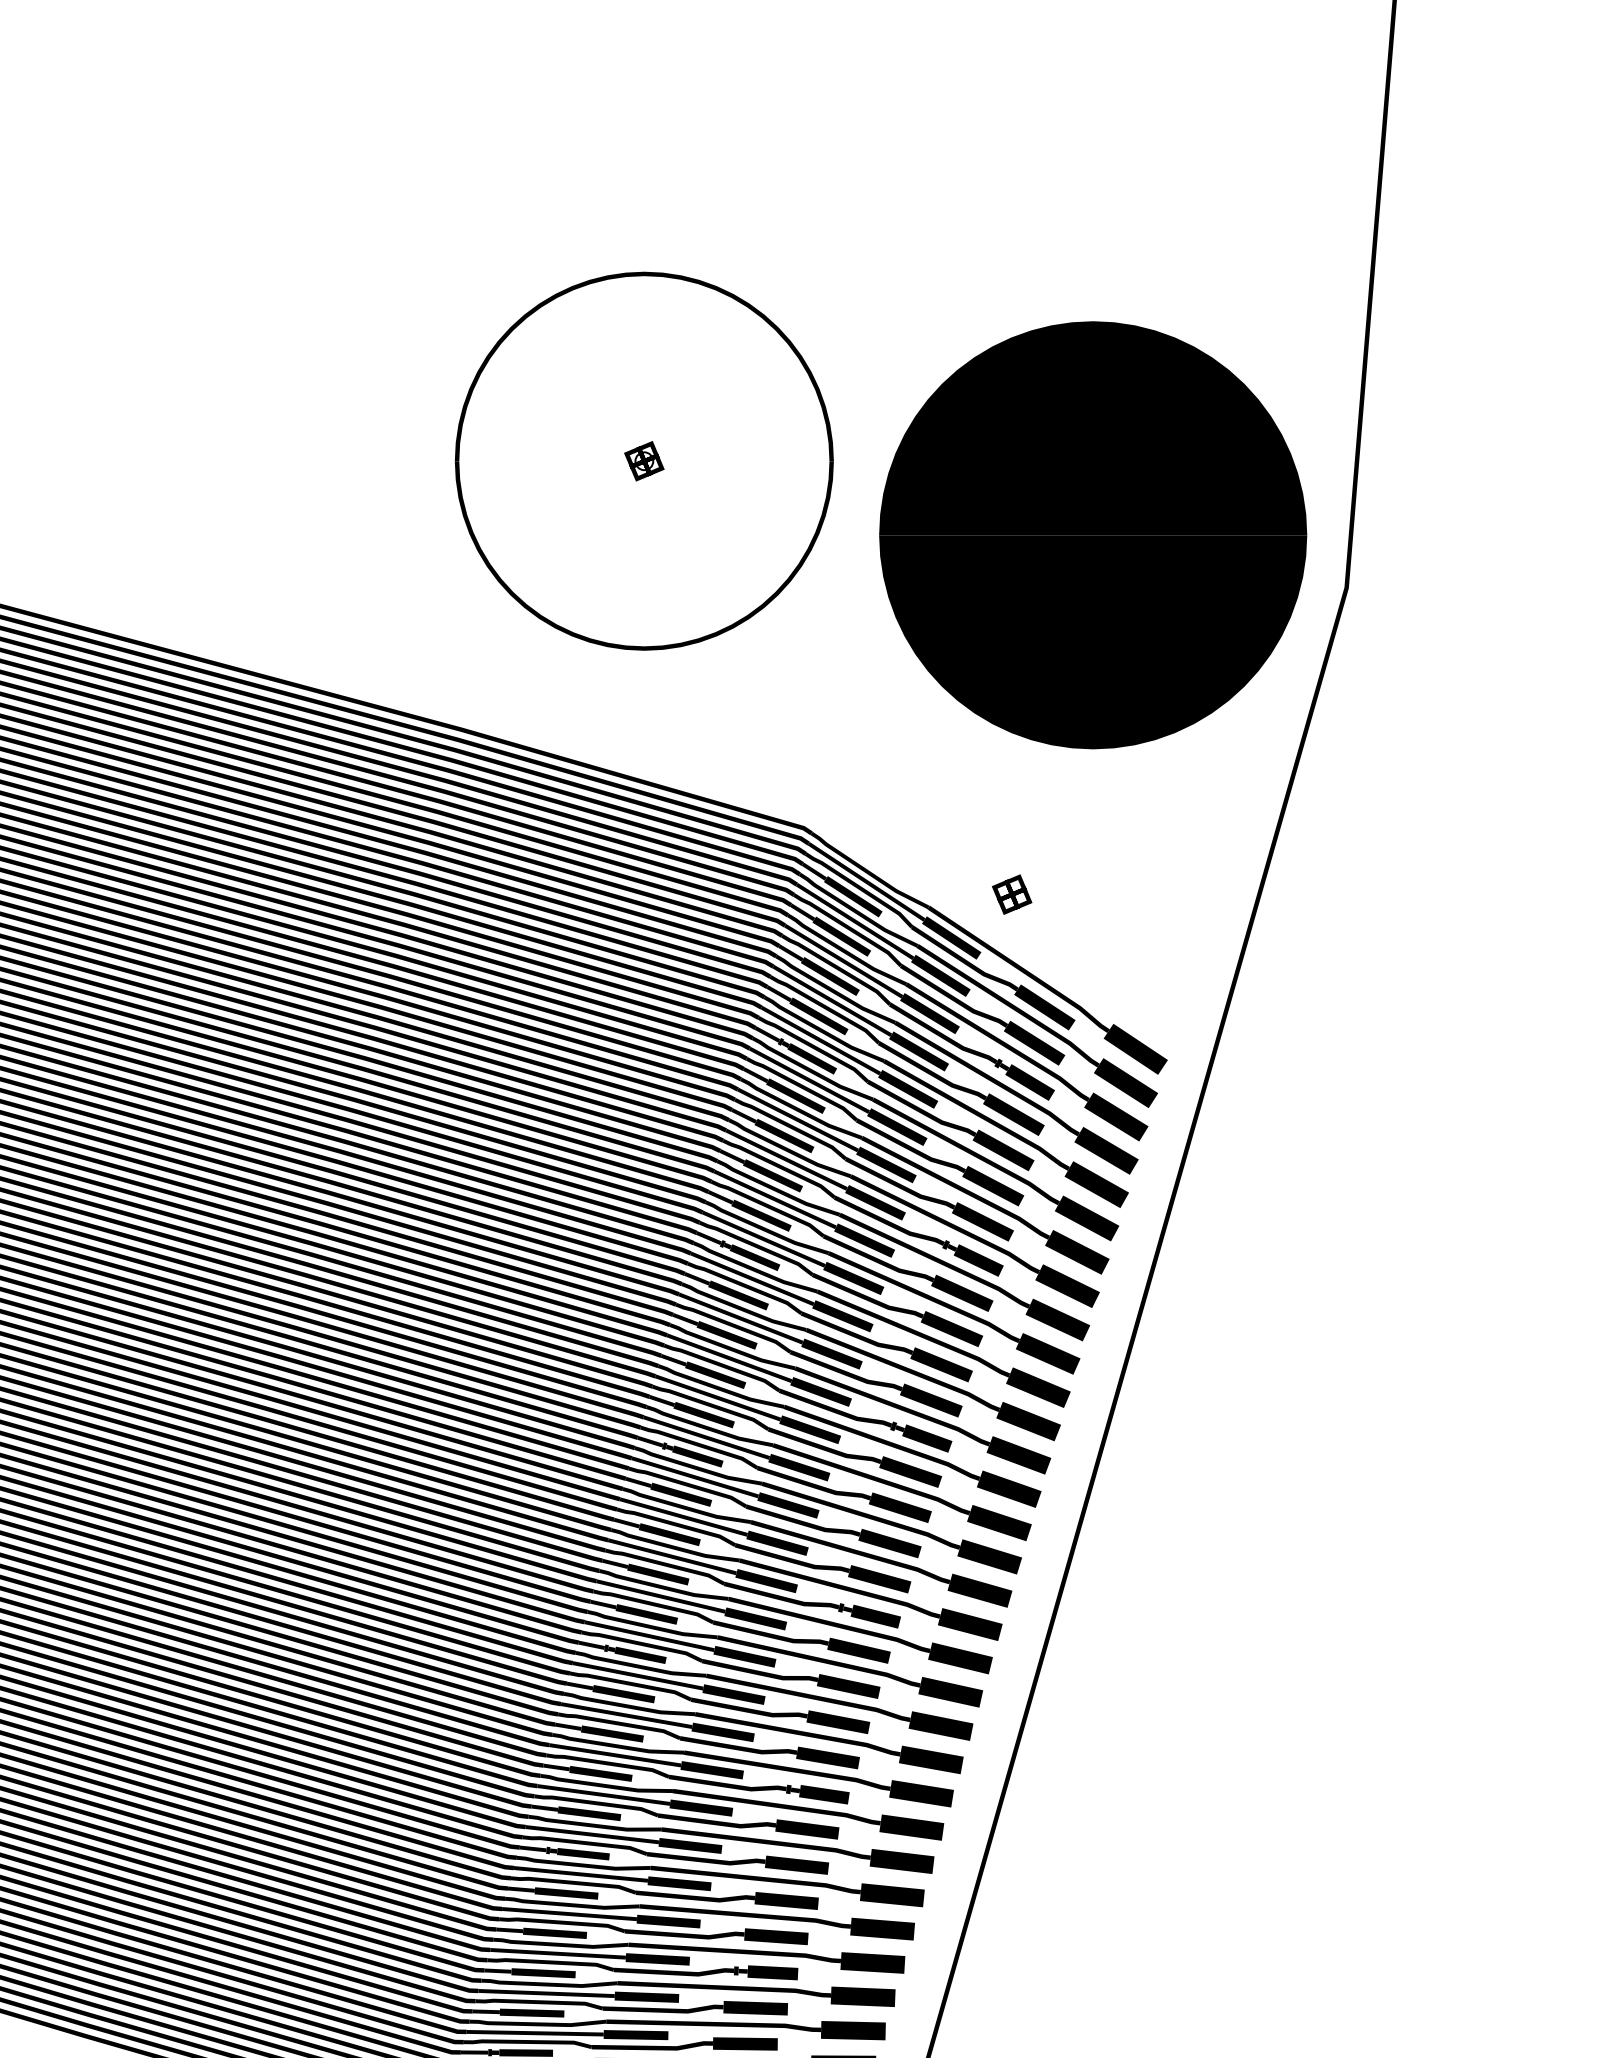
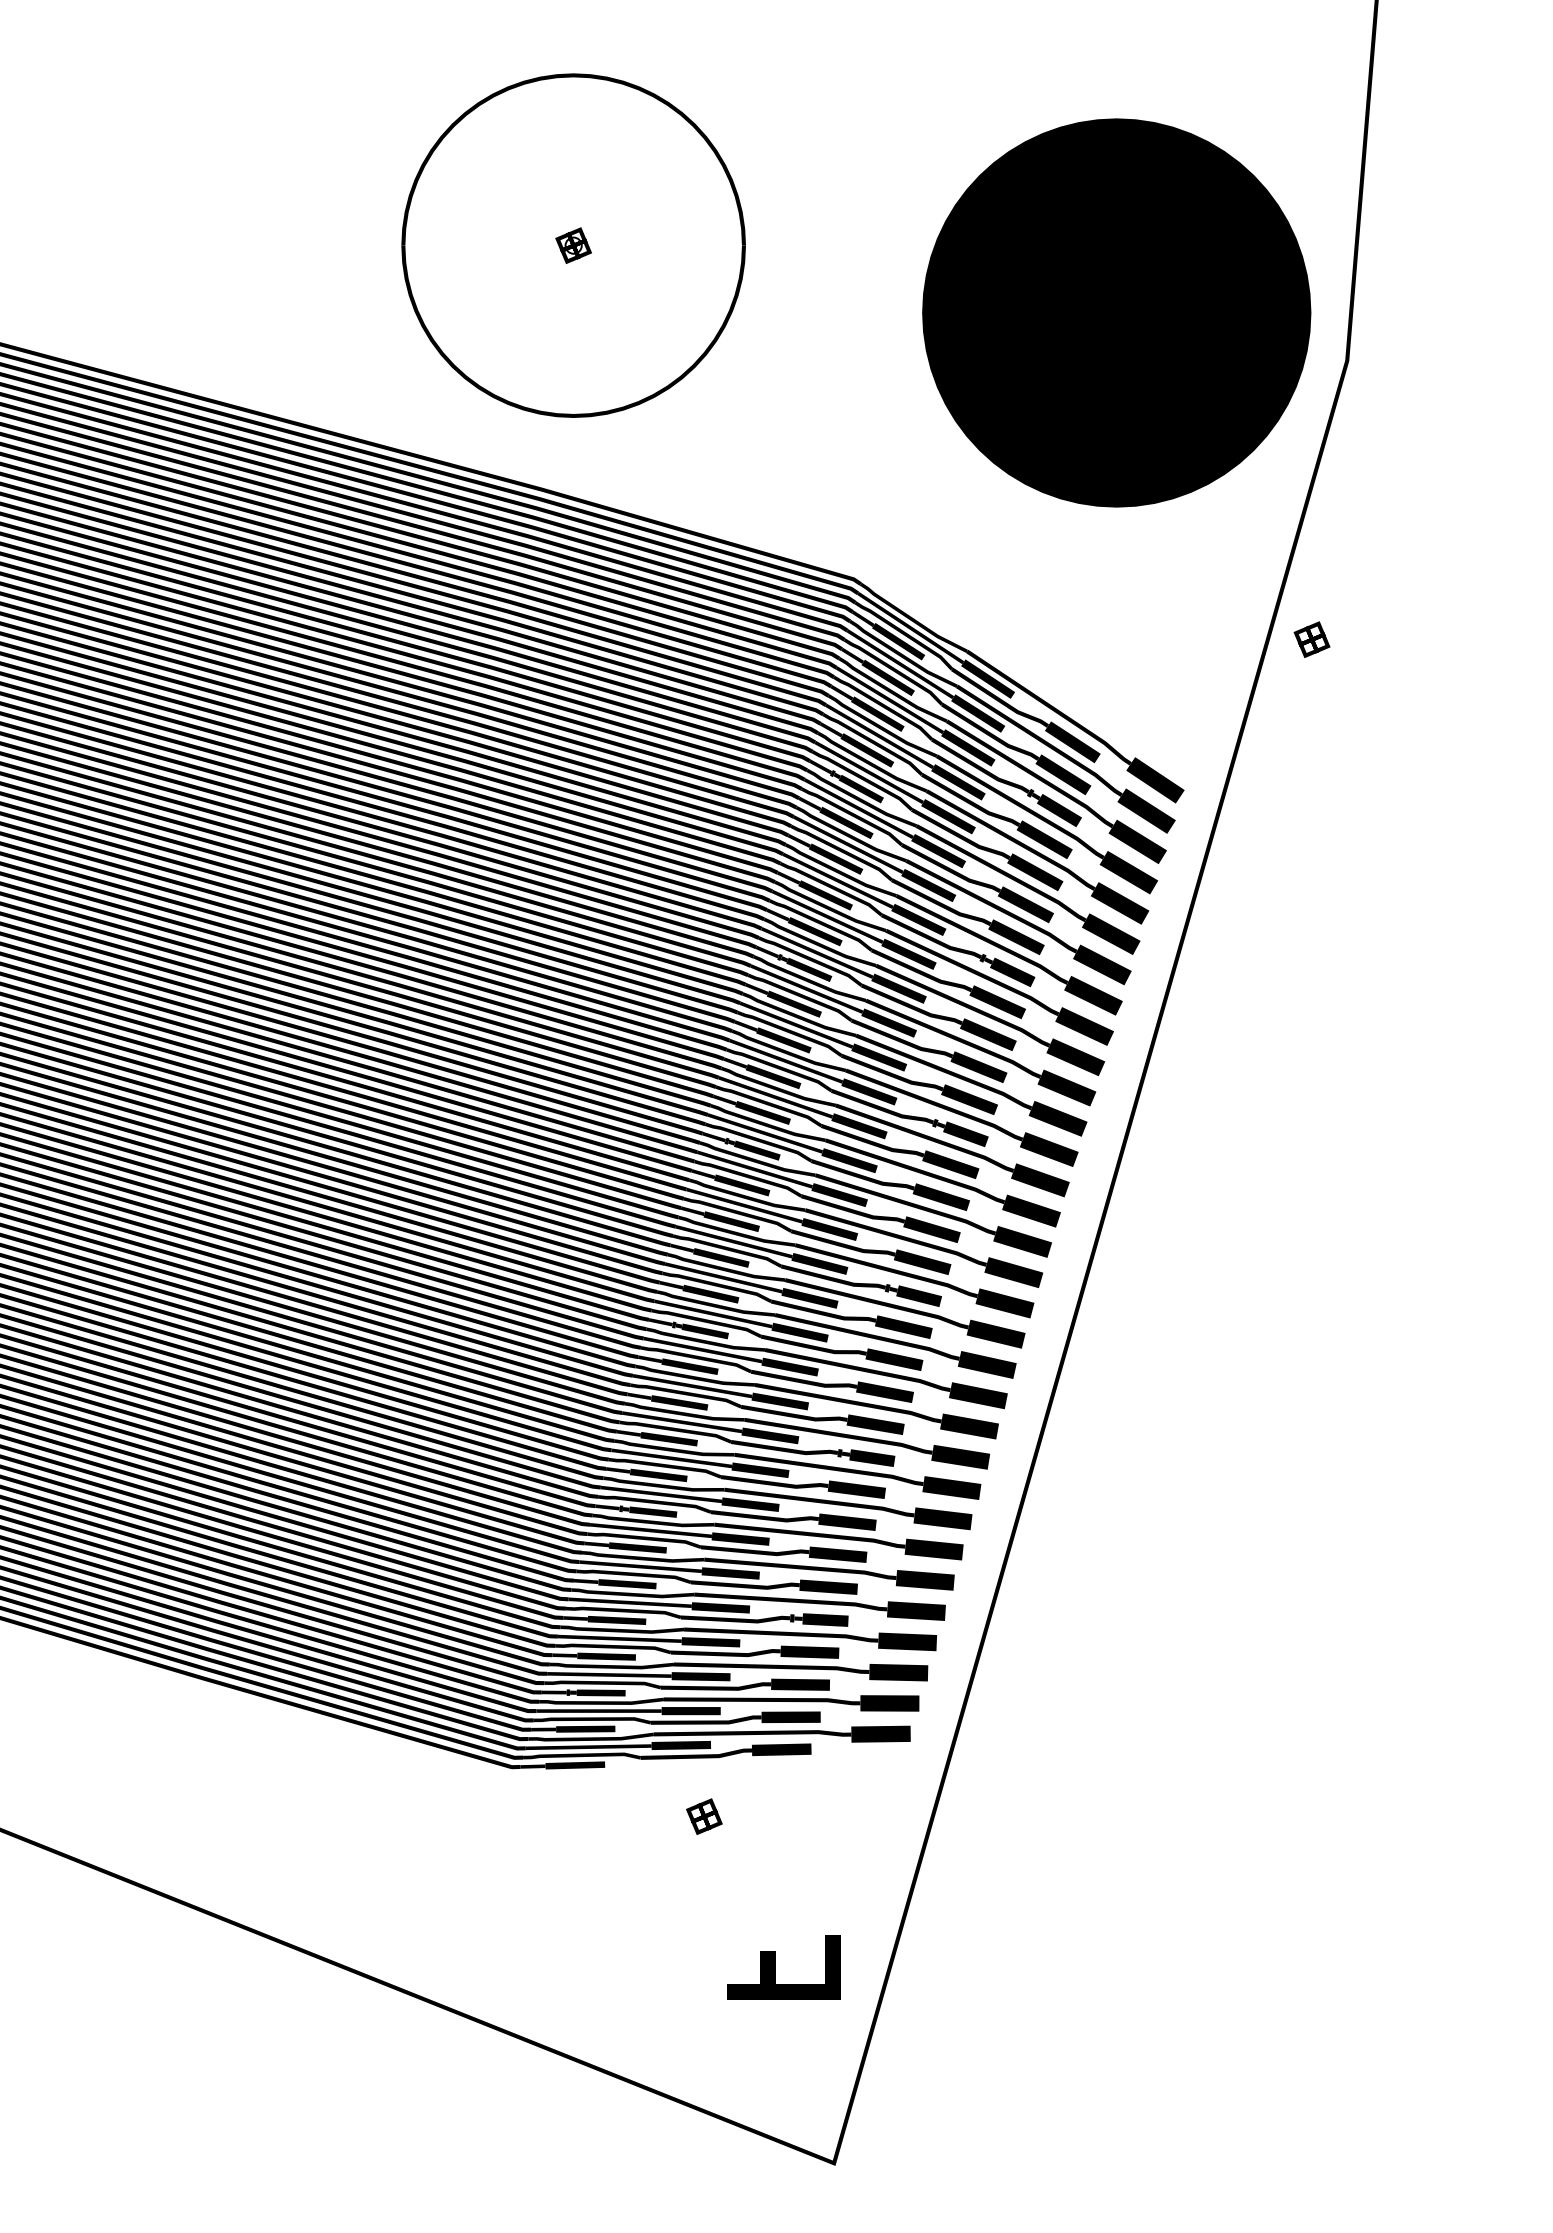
part: (644, 461) -> (573, 245), moved
part: (1011, 894) -> (1311, 639), moved

